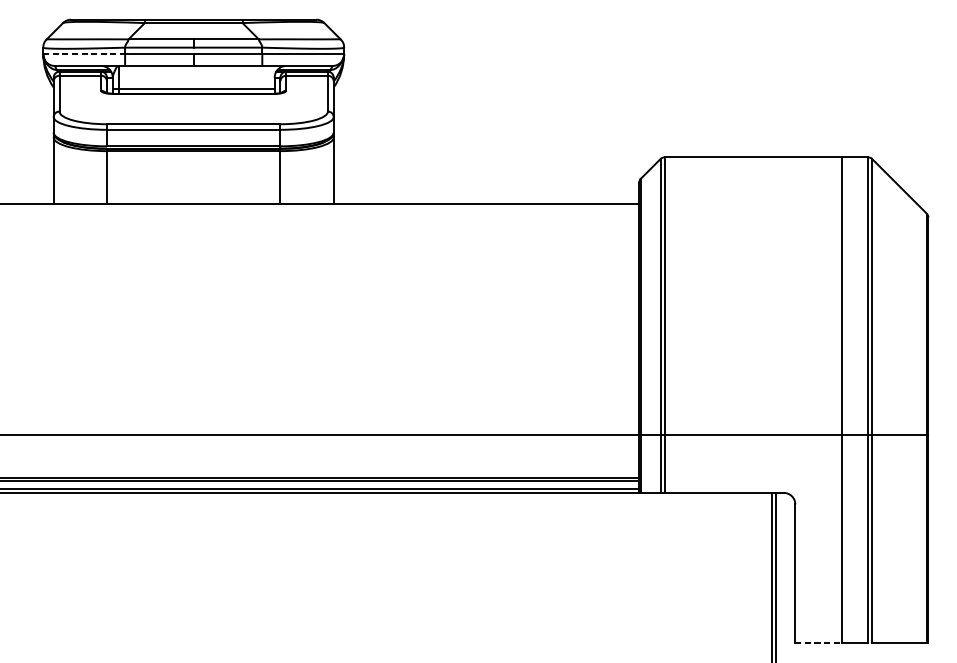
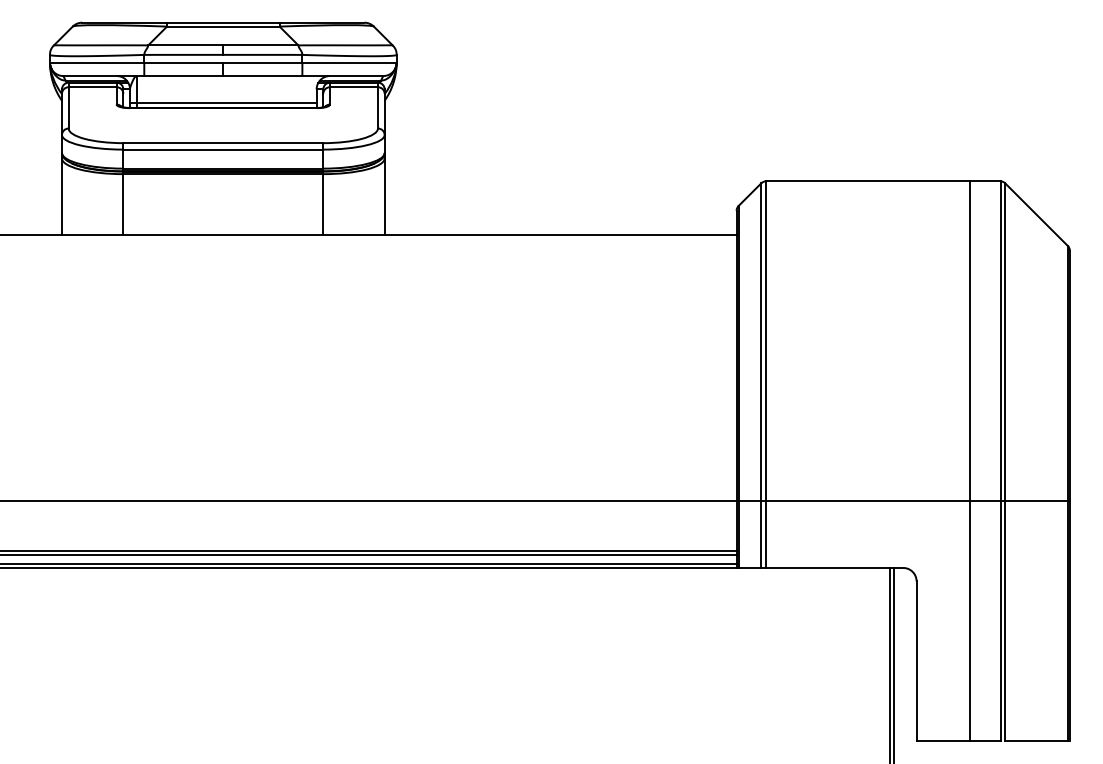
line: (84, 54) -> (97, 62), dashed -> solid
line: (818, 643) -> (943, 741), dashed -> solid

